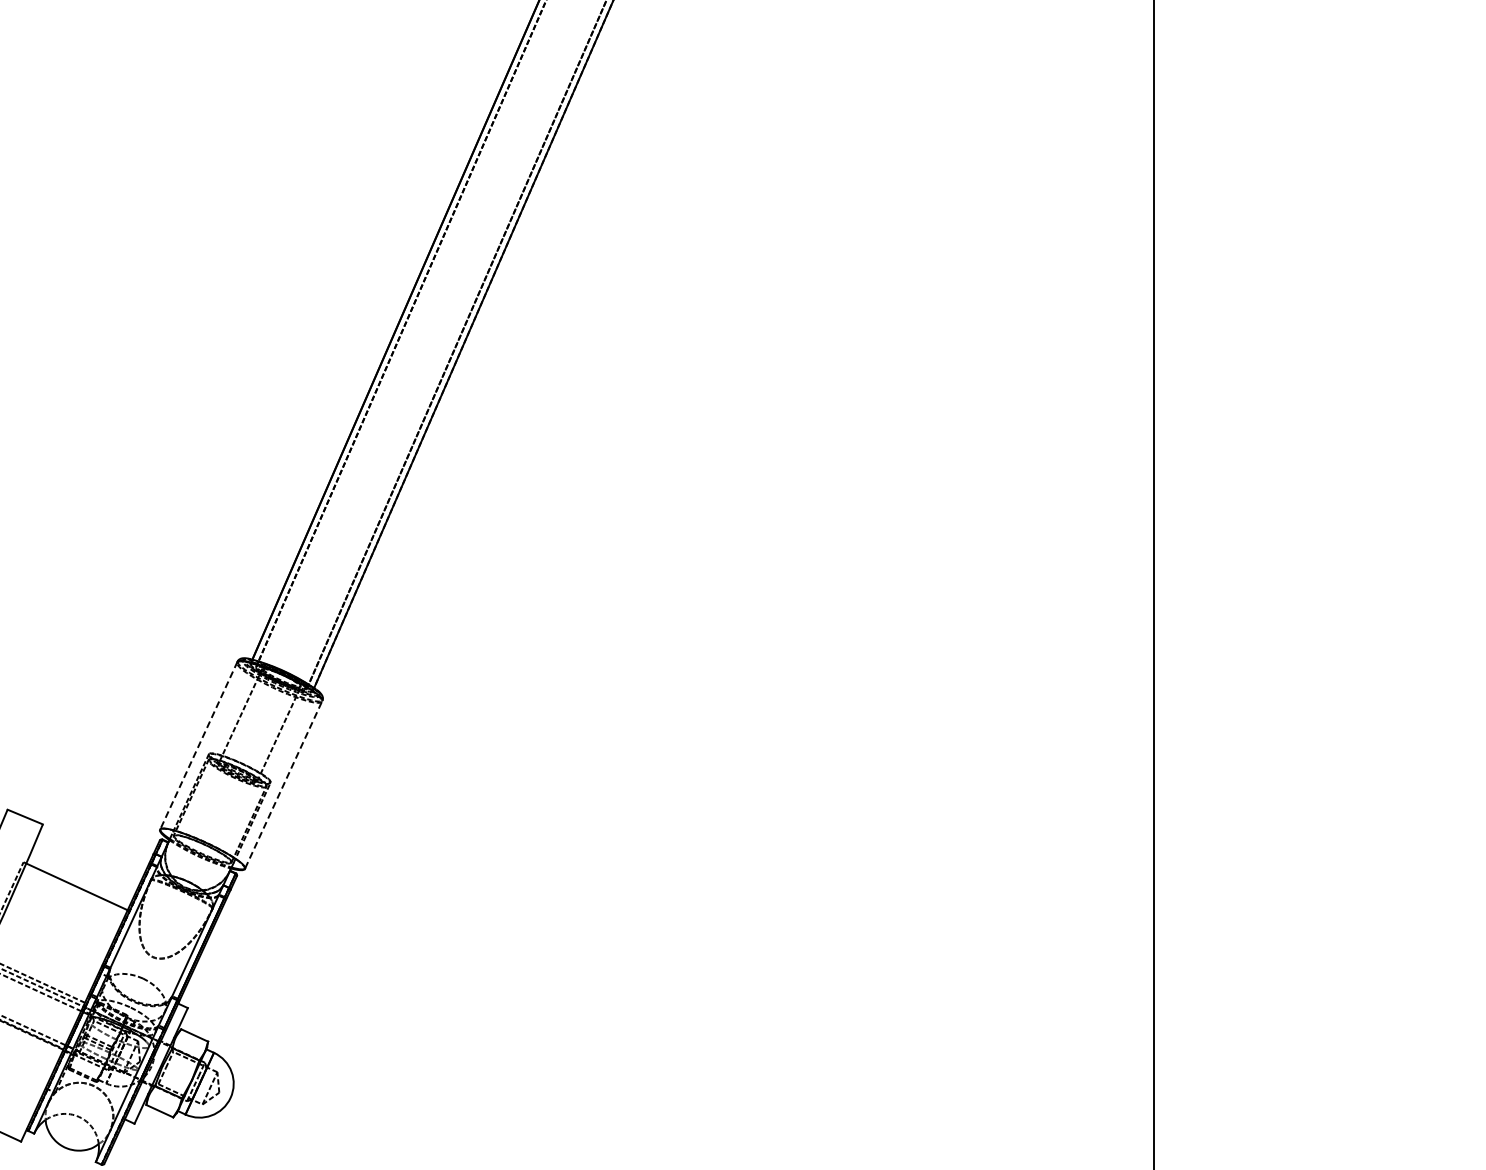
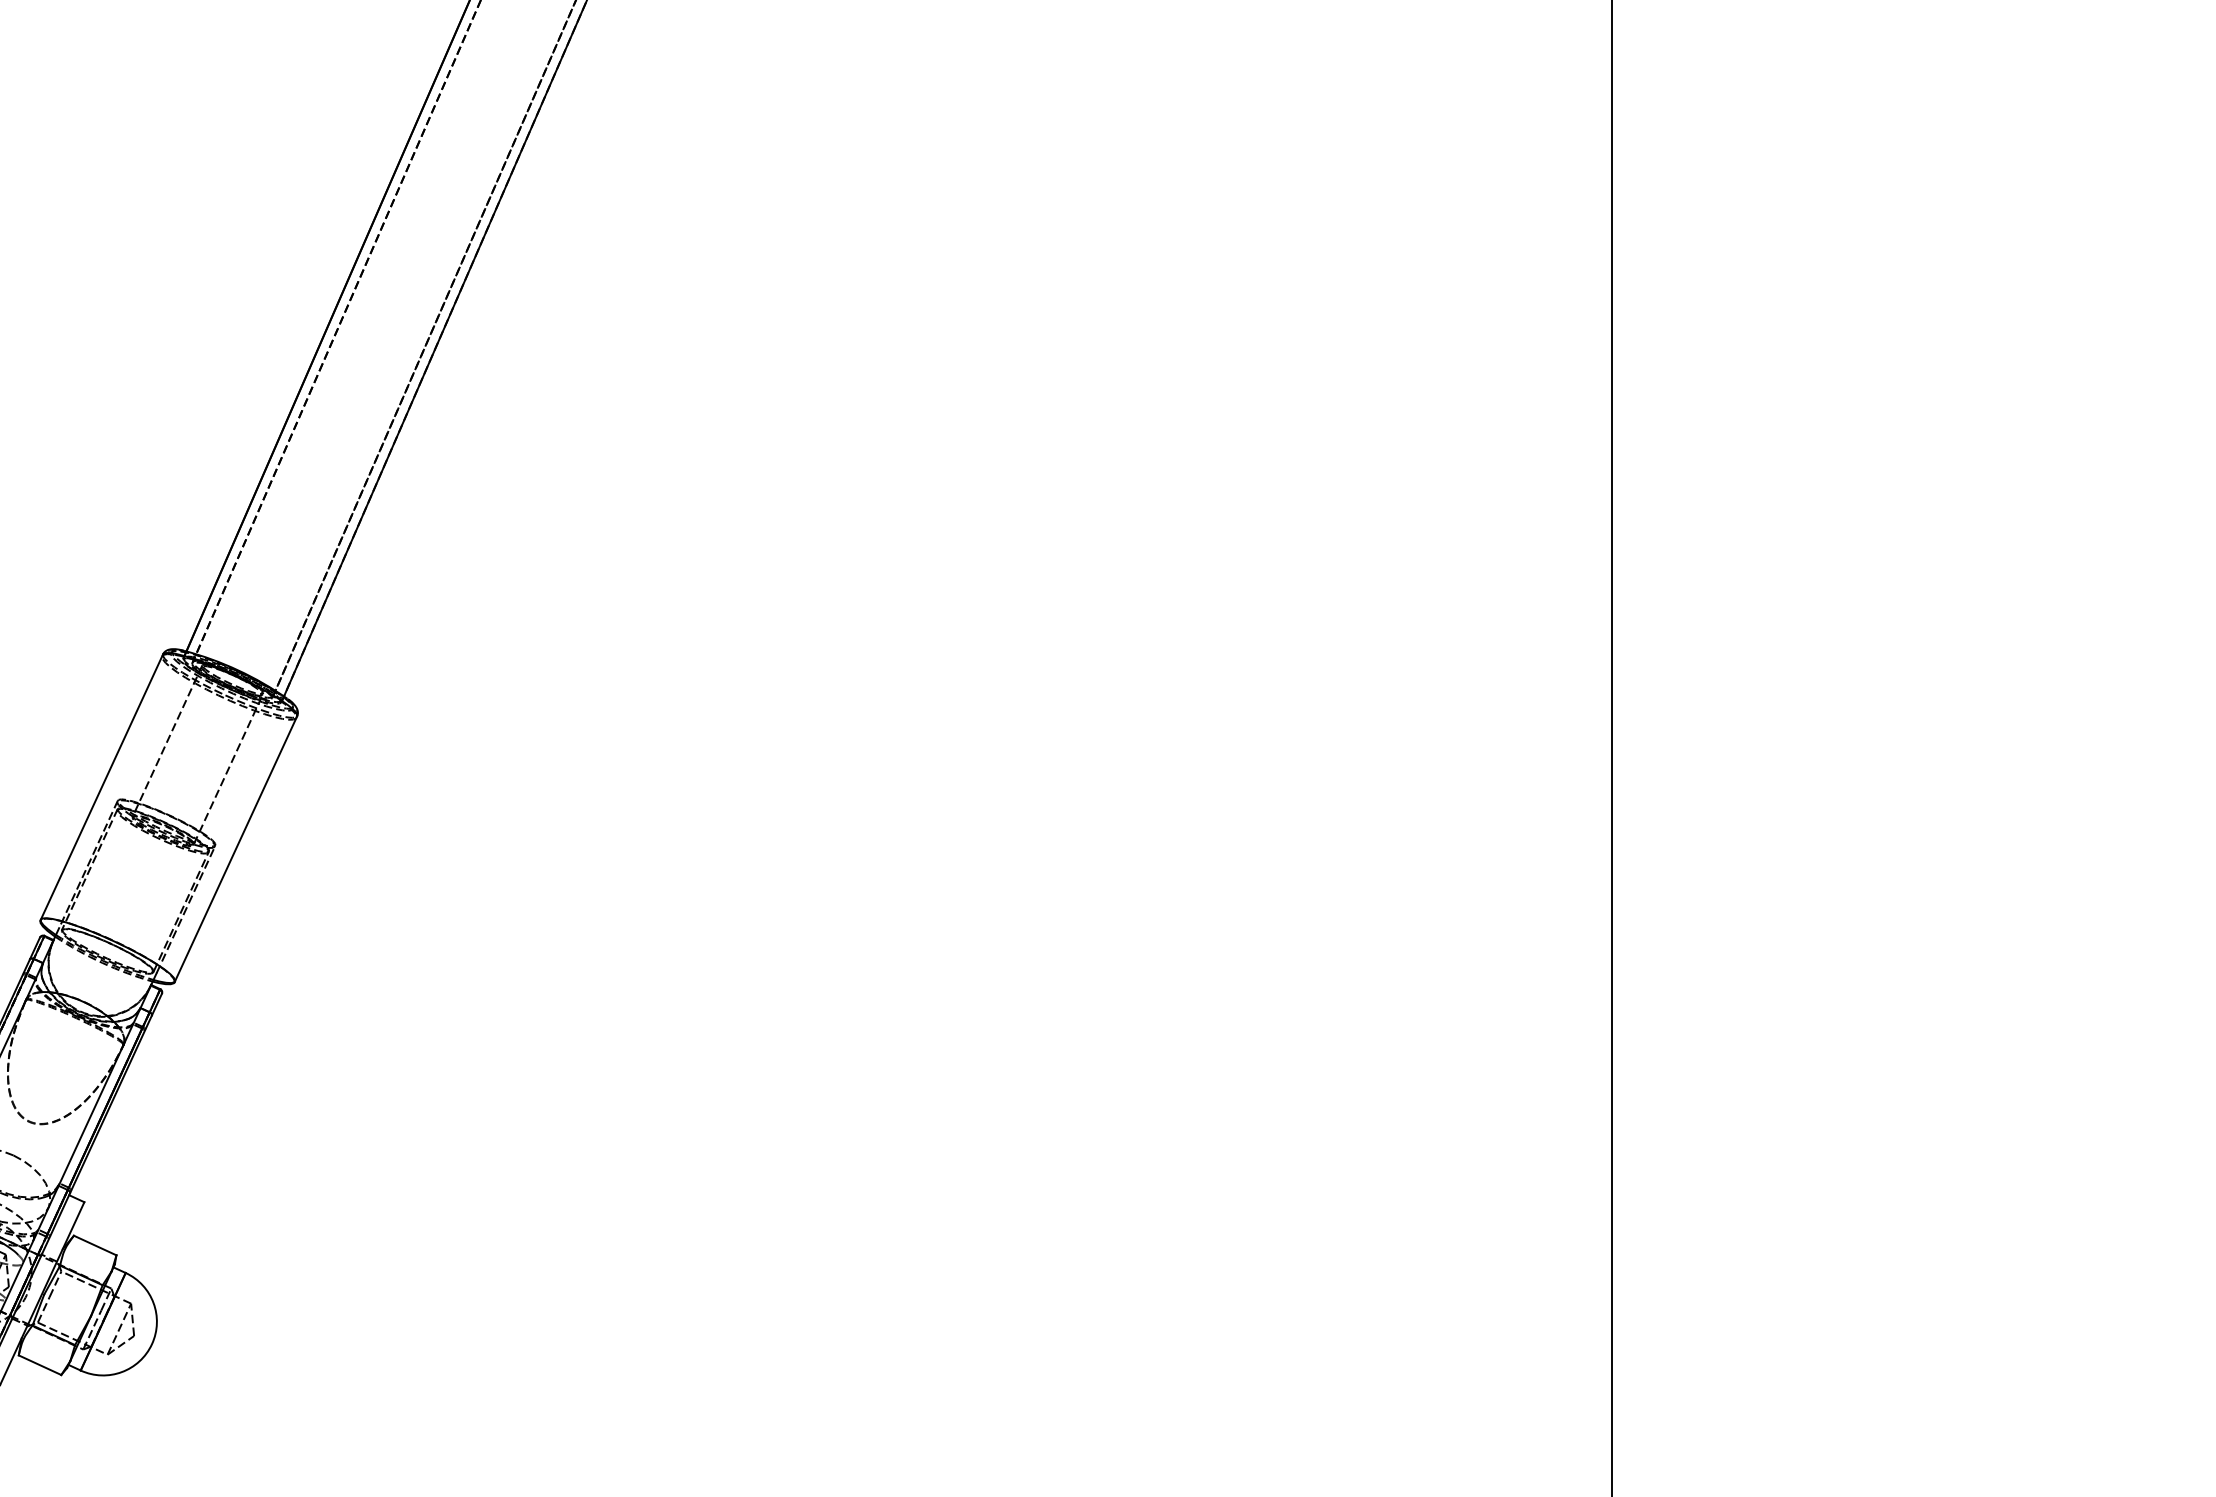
line: (198, 745) -> (101, 787), dashed -> solid
line: (284, 784) -> (237, 848), dashed -> solid

